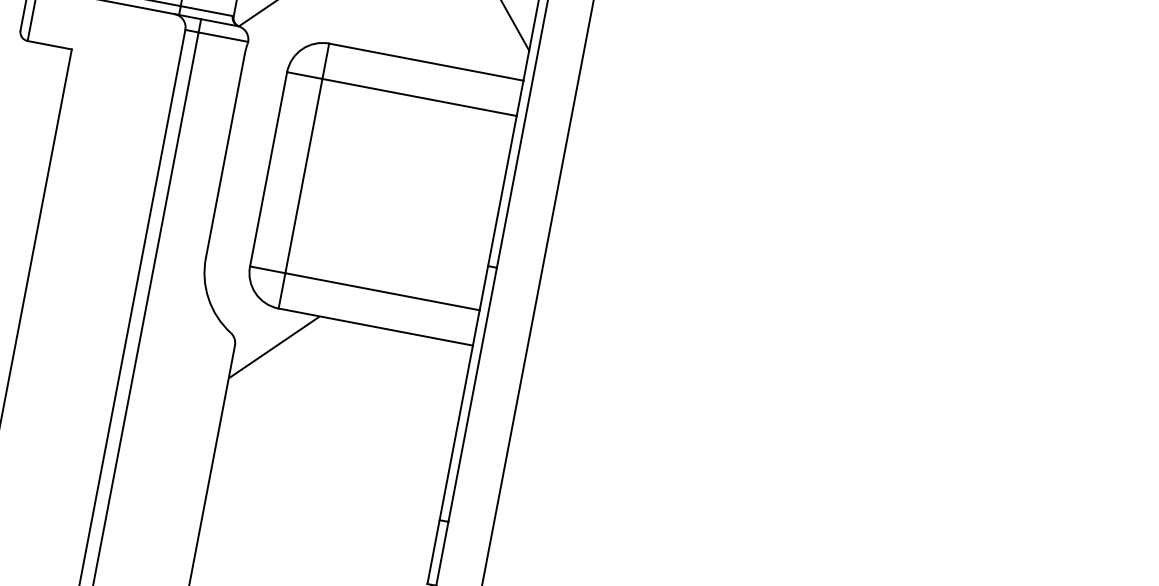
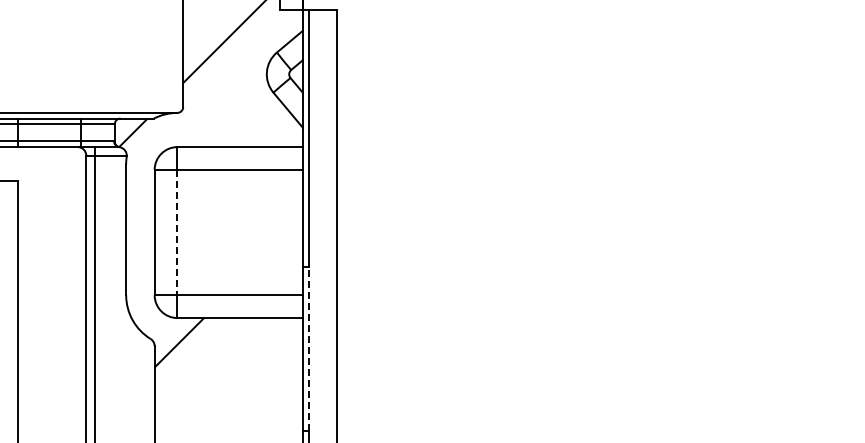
line: (303, 175) -> (177, 232), solid -> dashed
line: (472, 394) -> (308, 348), solid -> dashed

